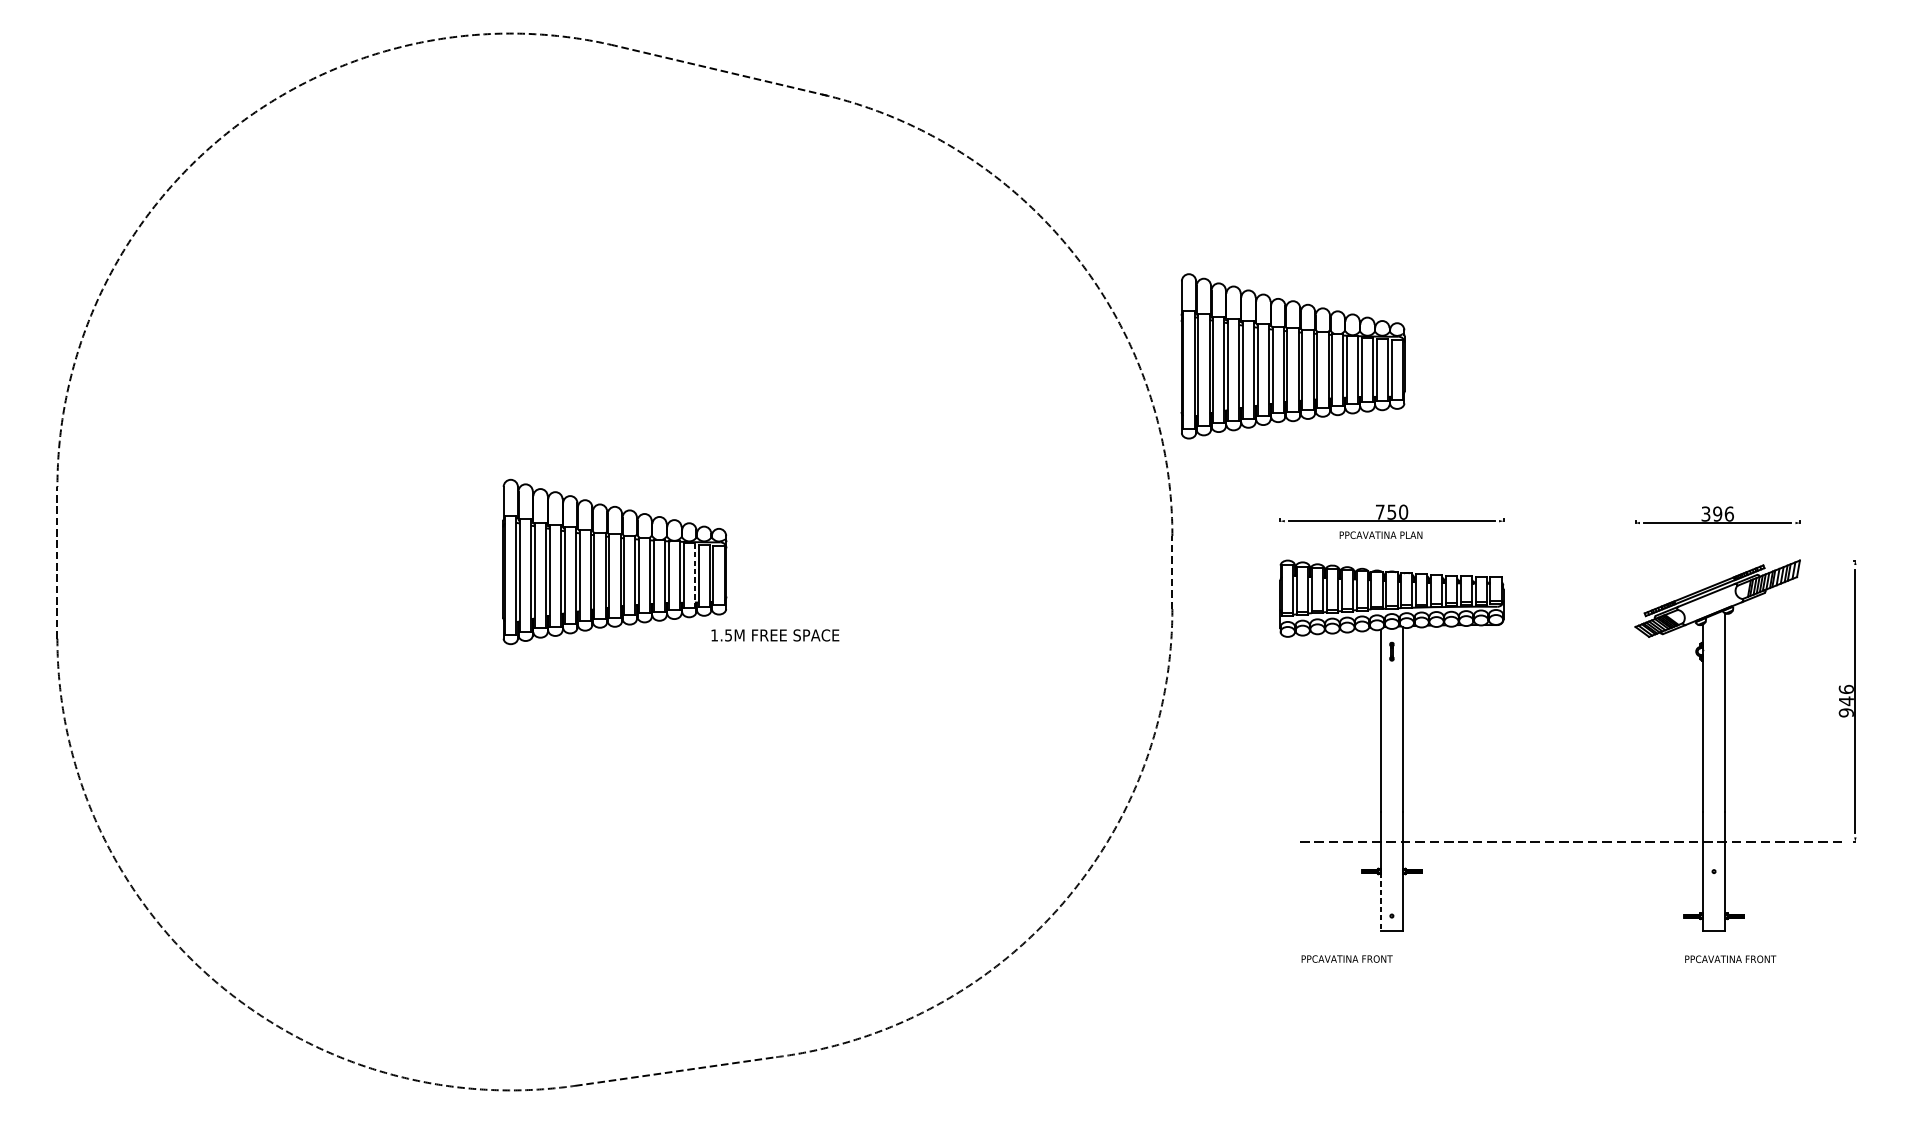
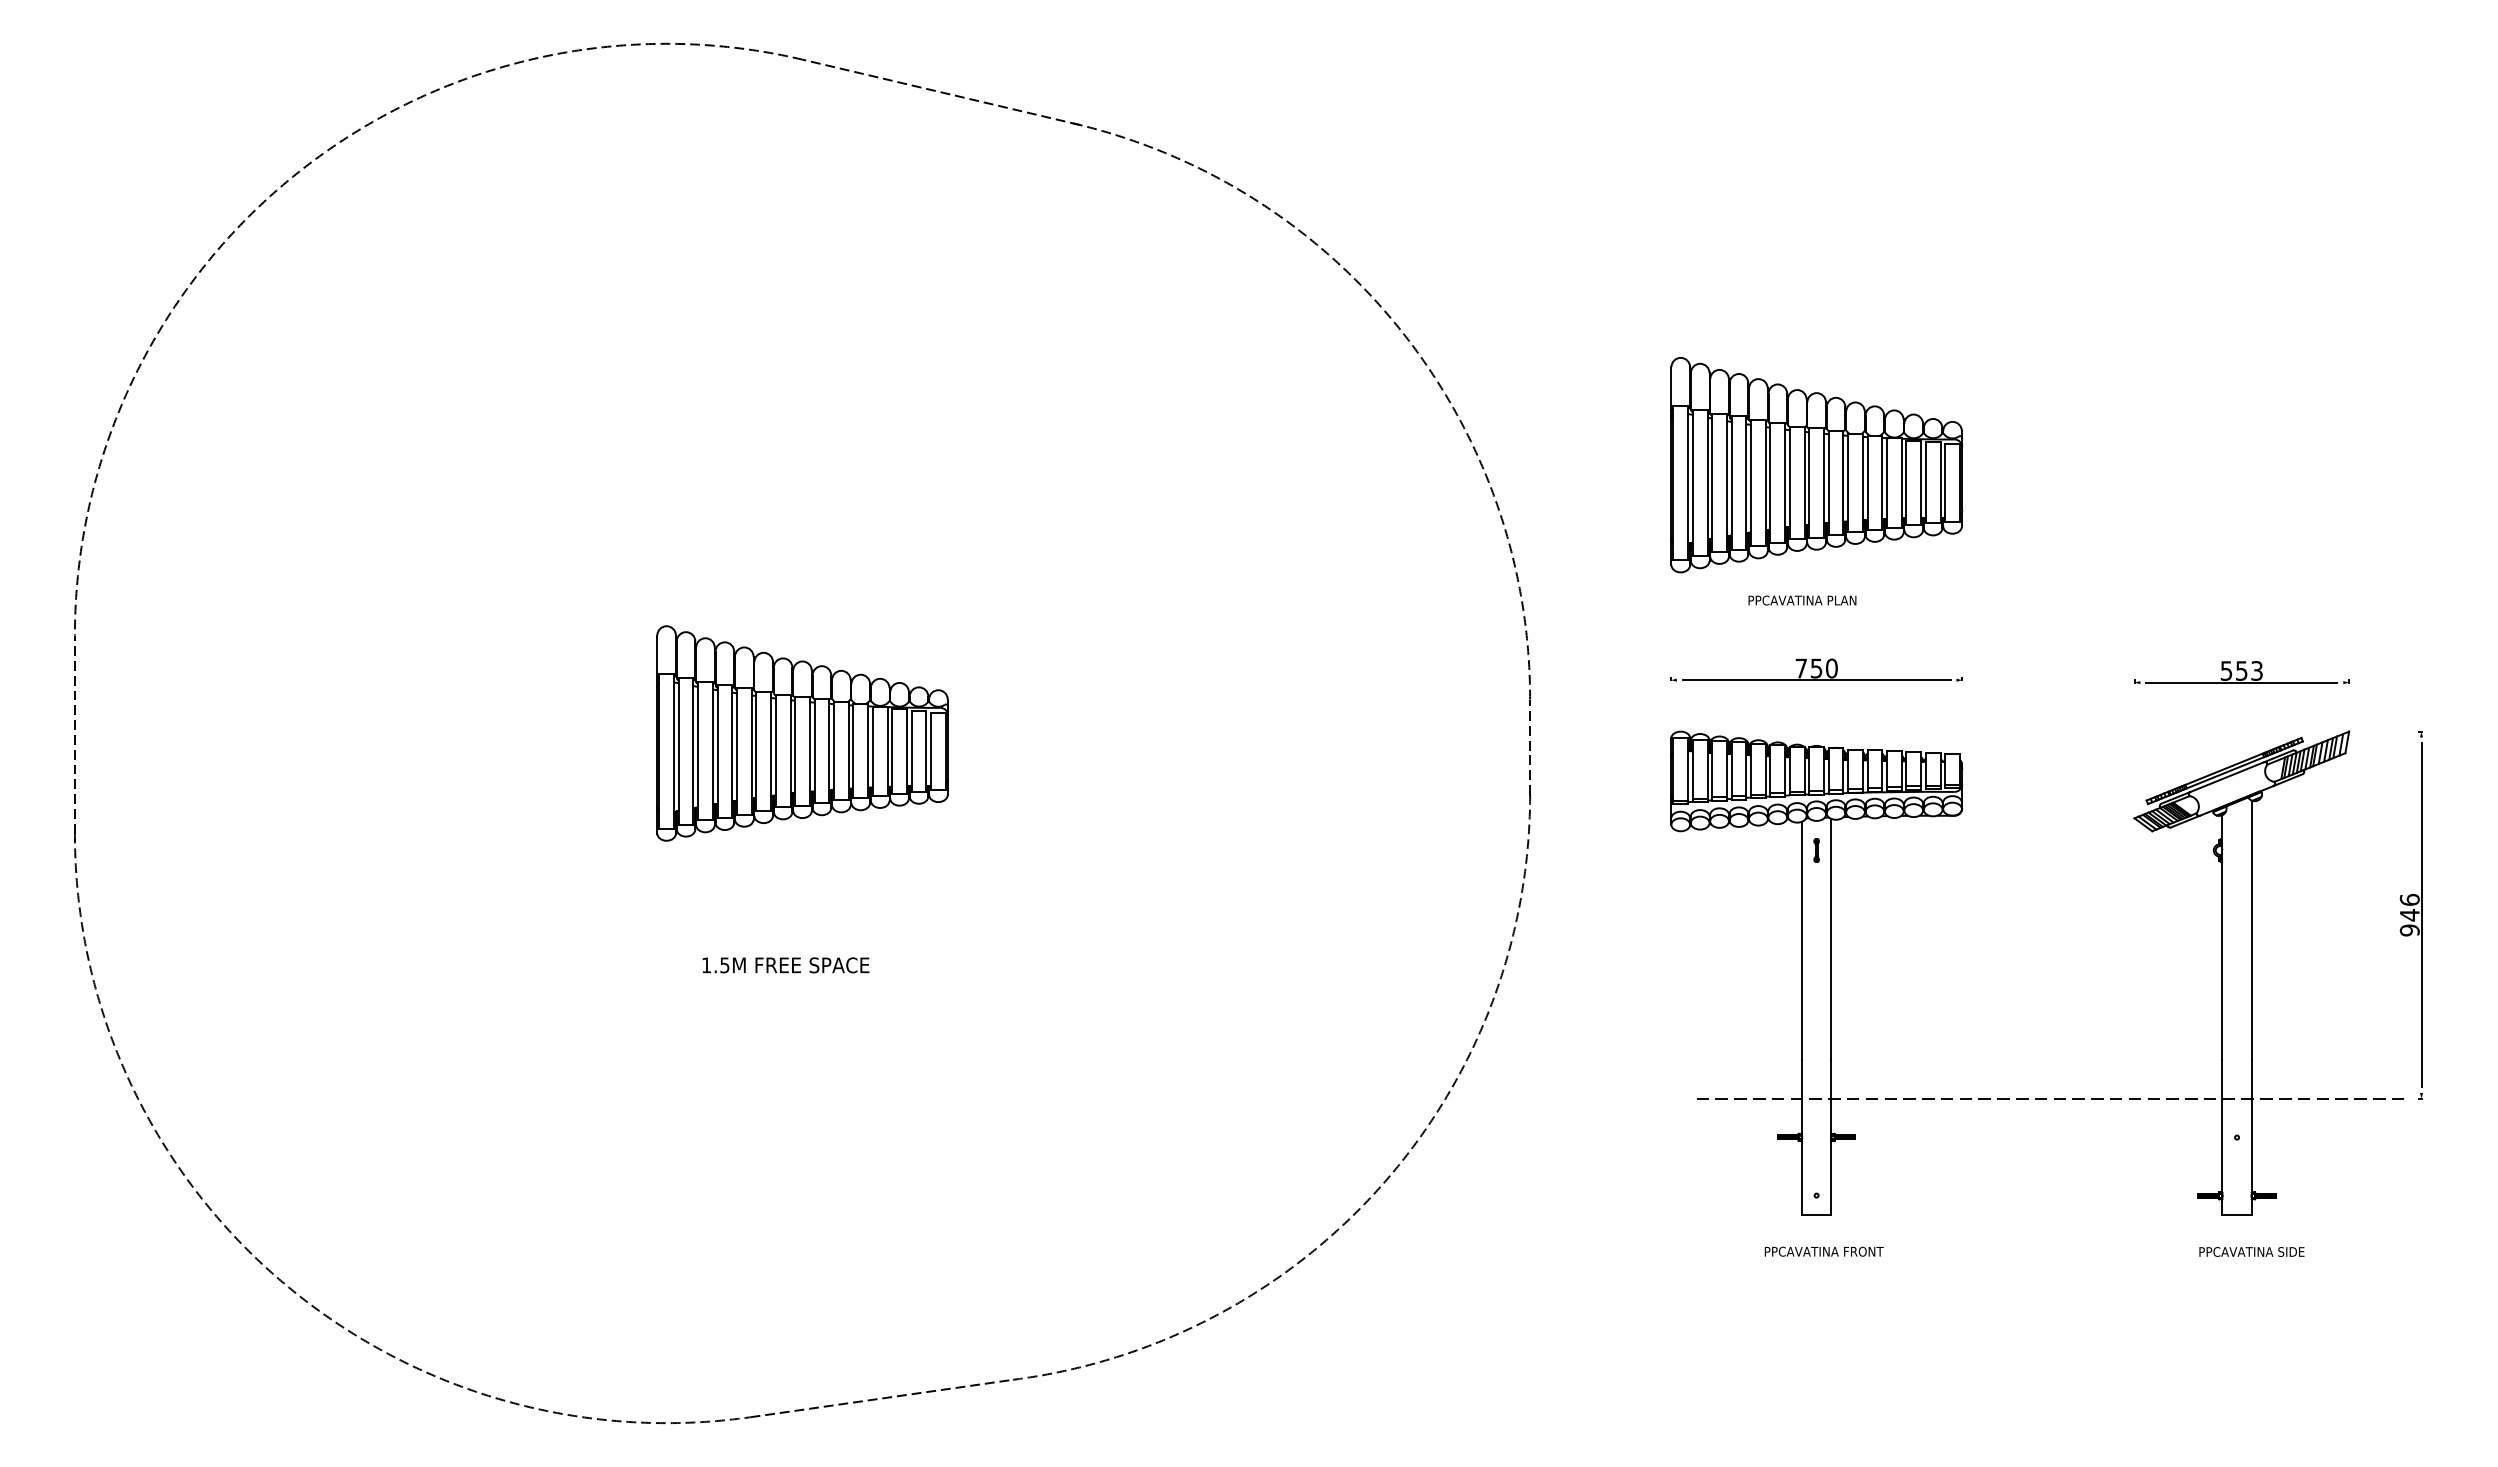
part: (1292, 356) -> (1816, 465), moved
text: (1718, 513) -> (2242, 670), 396 -> 553
text: (1381, 535) -> (1802, 600), moved
line: (694, 575) -> (906, 750), dashed -> solid
text: (775, 635) -> (785, 965), moved
line: (1380, 902) -> (1801, 1177), dashed -> solid
text: (1346, 958) -> (1823, 1251), moved
text: (1761, 958) -> (2298, 1251), PPCAVATINA FRONT -> PPCAVATINA SIDE

